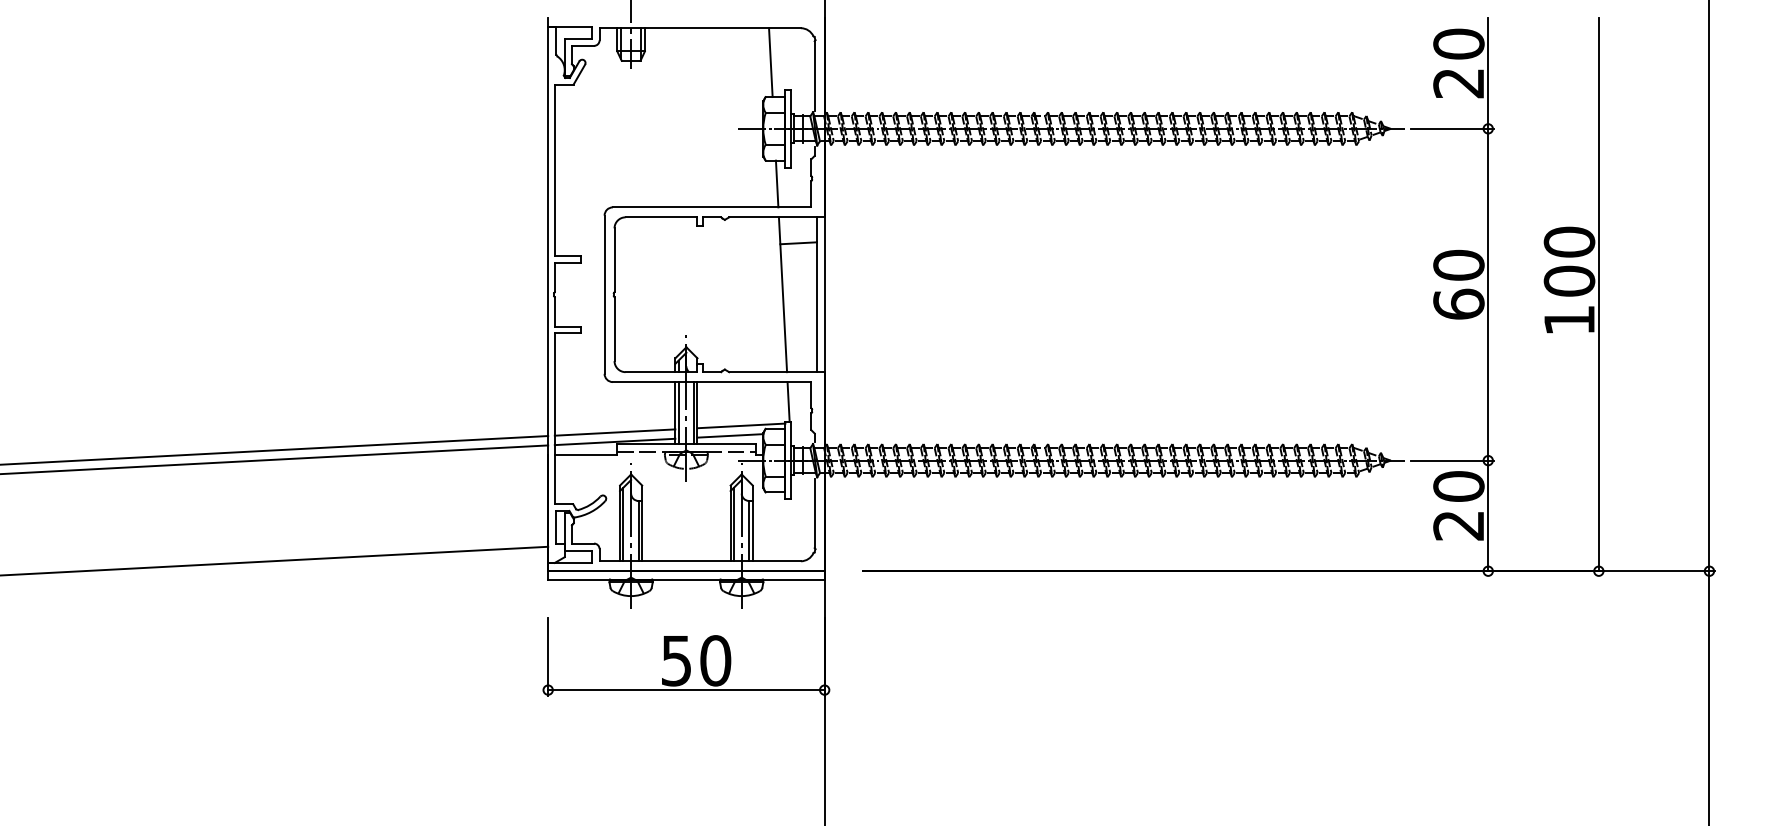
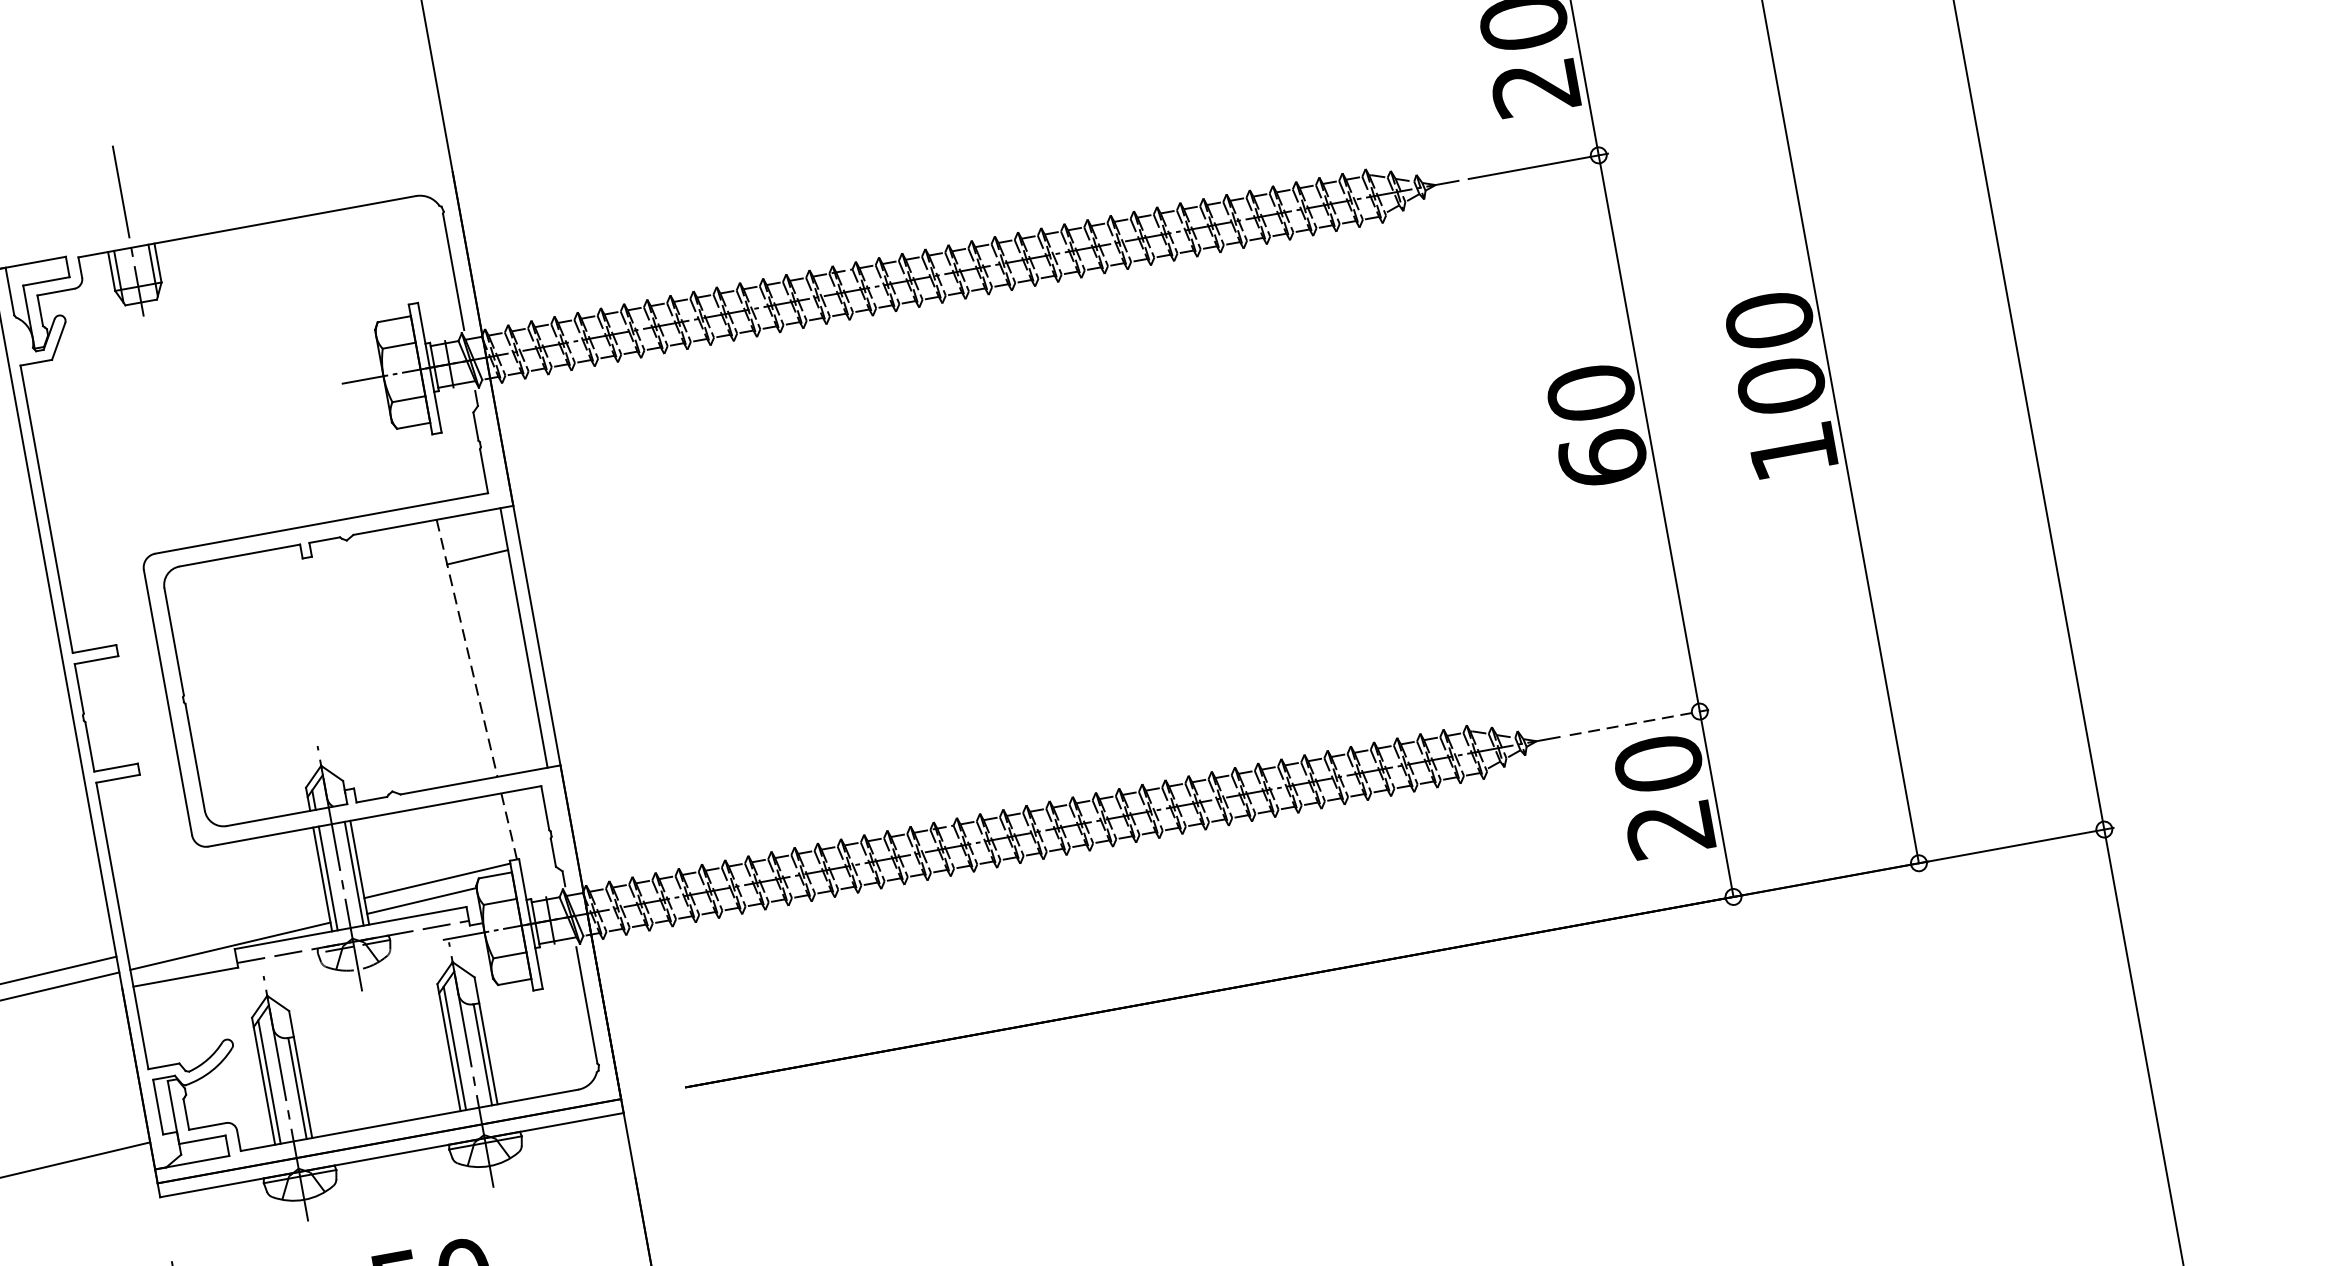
line: (770, 62) -> (375, 262), removed
line: (776, 183) -> (422, 463), removed
line: (783, 294) -> (467, 647), solid -> dashed
line: (788, 402) -> (509, 827), solid -> dashed
line: (614, 432) -> (226, 930), removed
line: (1452, 460) -> (1639, 722), solid -> dashed

